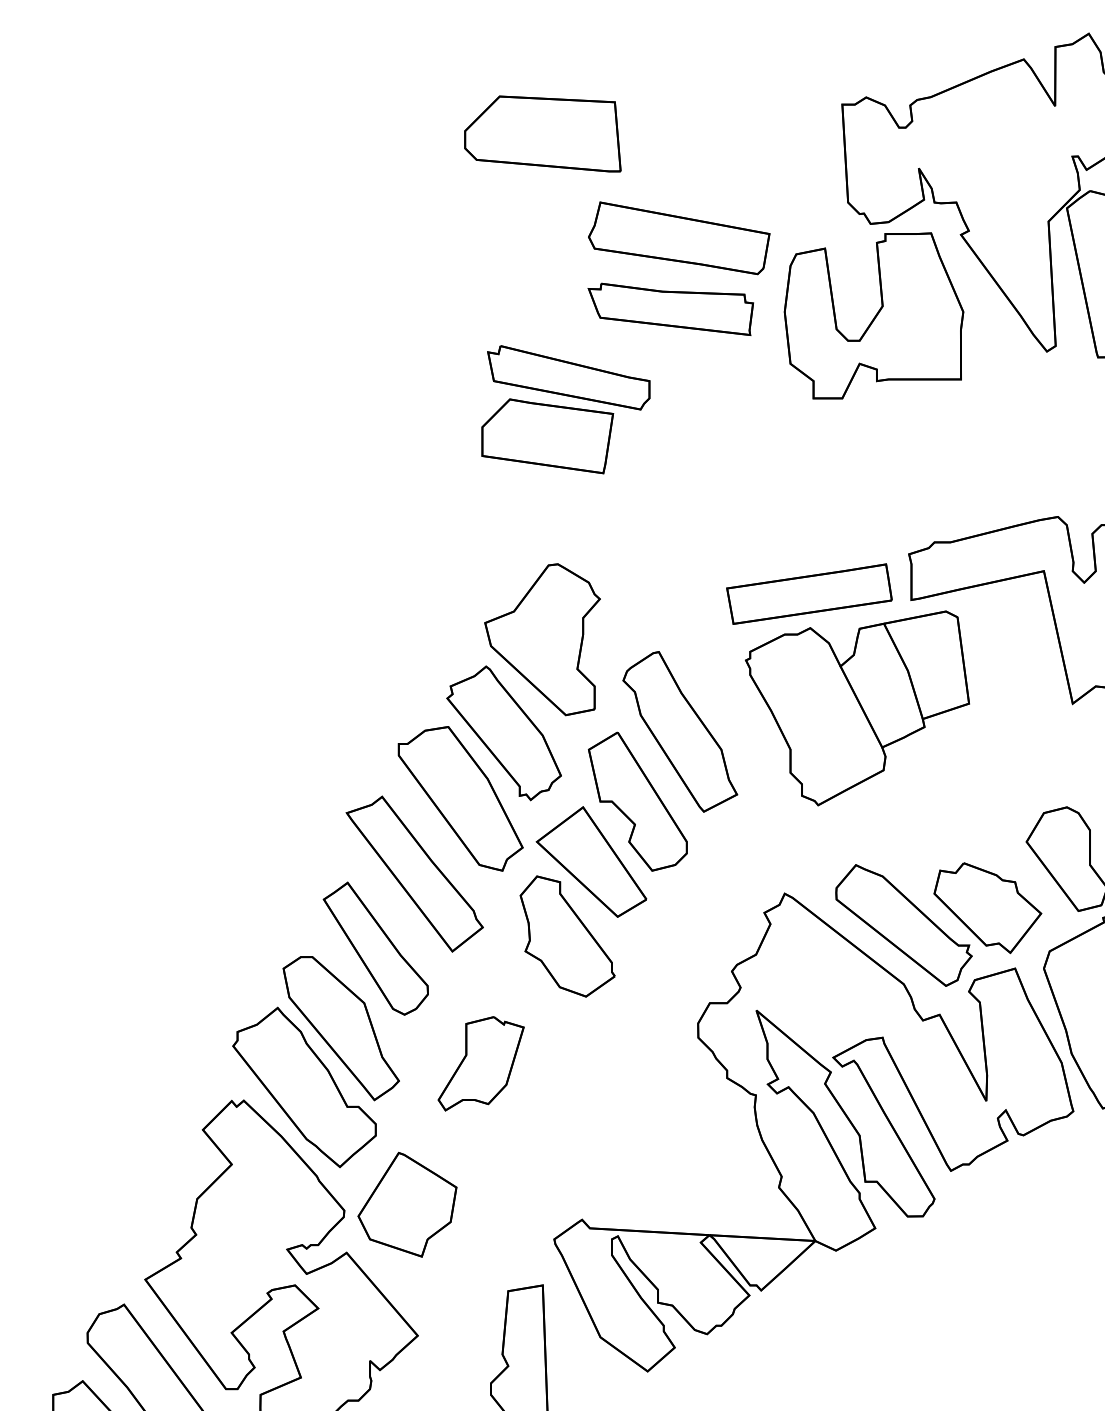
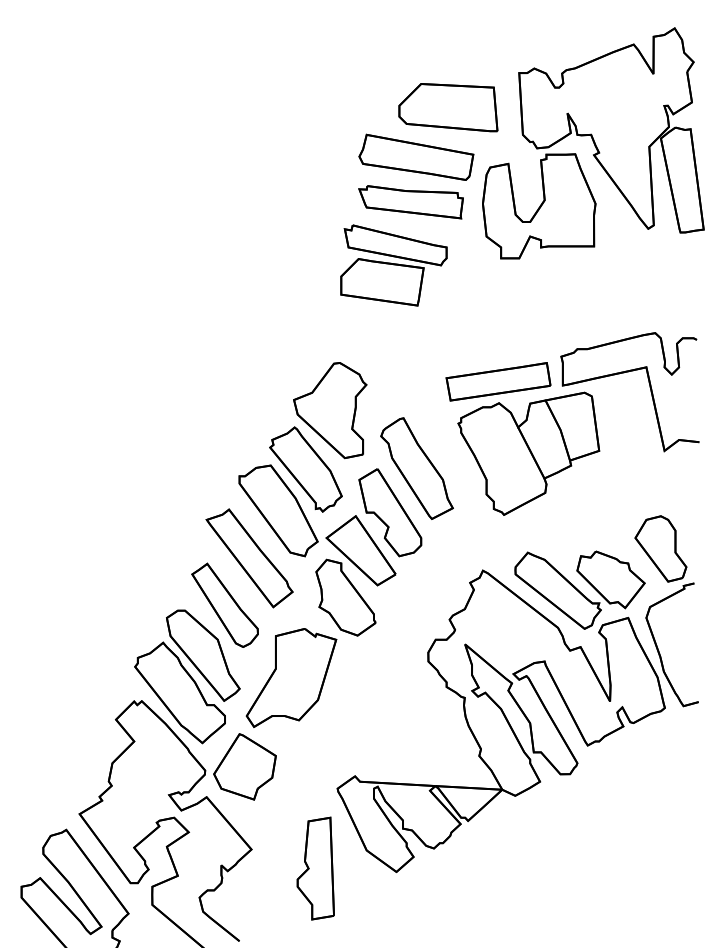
part: (543, 133) -> (448, 107), moved
part: (565, 409) -> (393, 265), moved
part: (481, 1063) -> (291, 677), size x1.67

